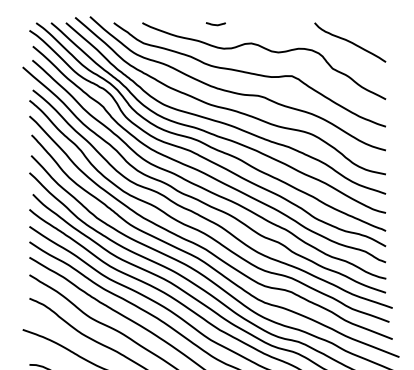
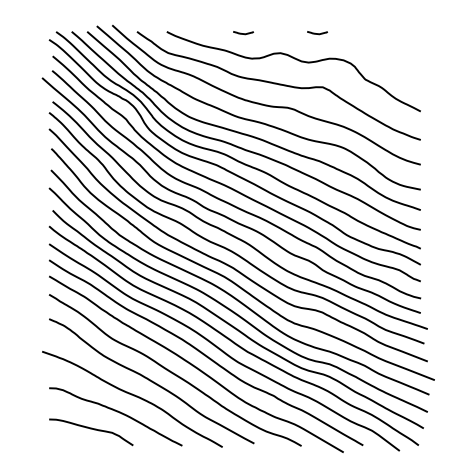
curve: (286, 24) -> (317, 33), added
curve: (350, 42) -> (383, 52), removed

